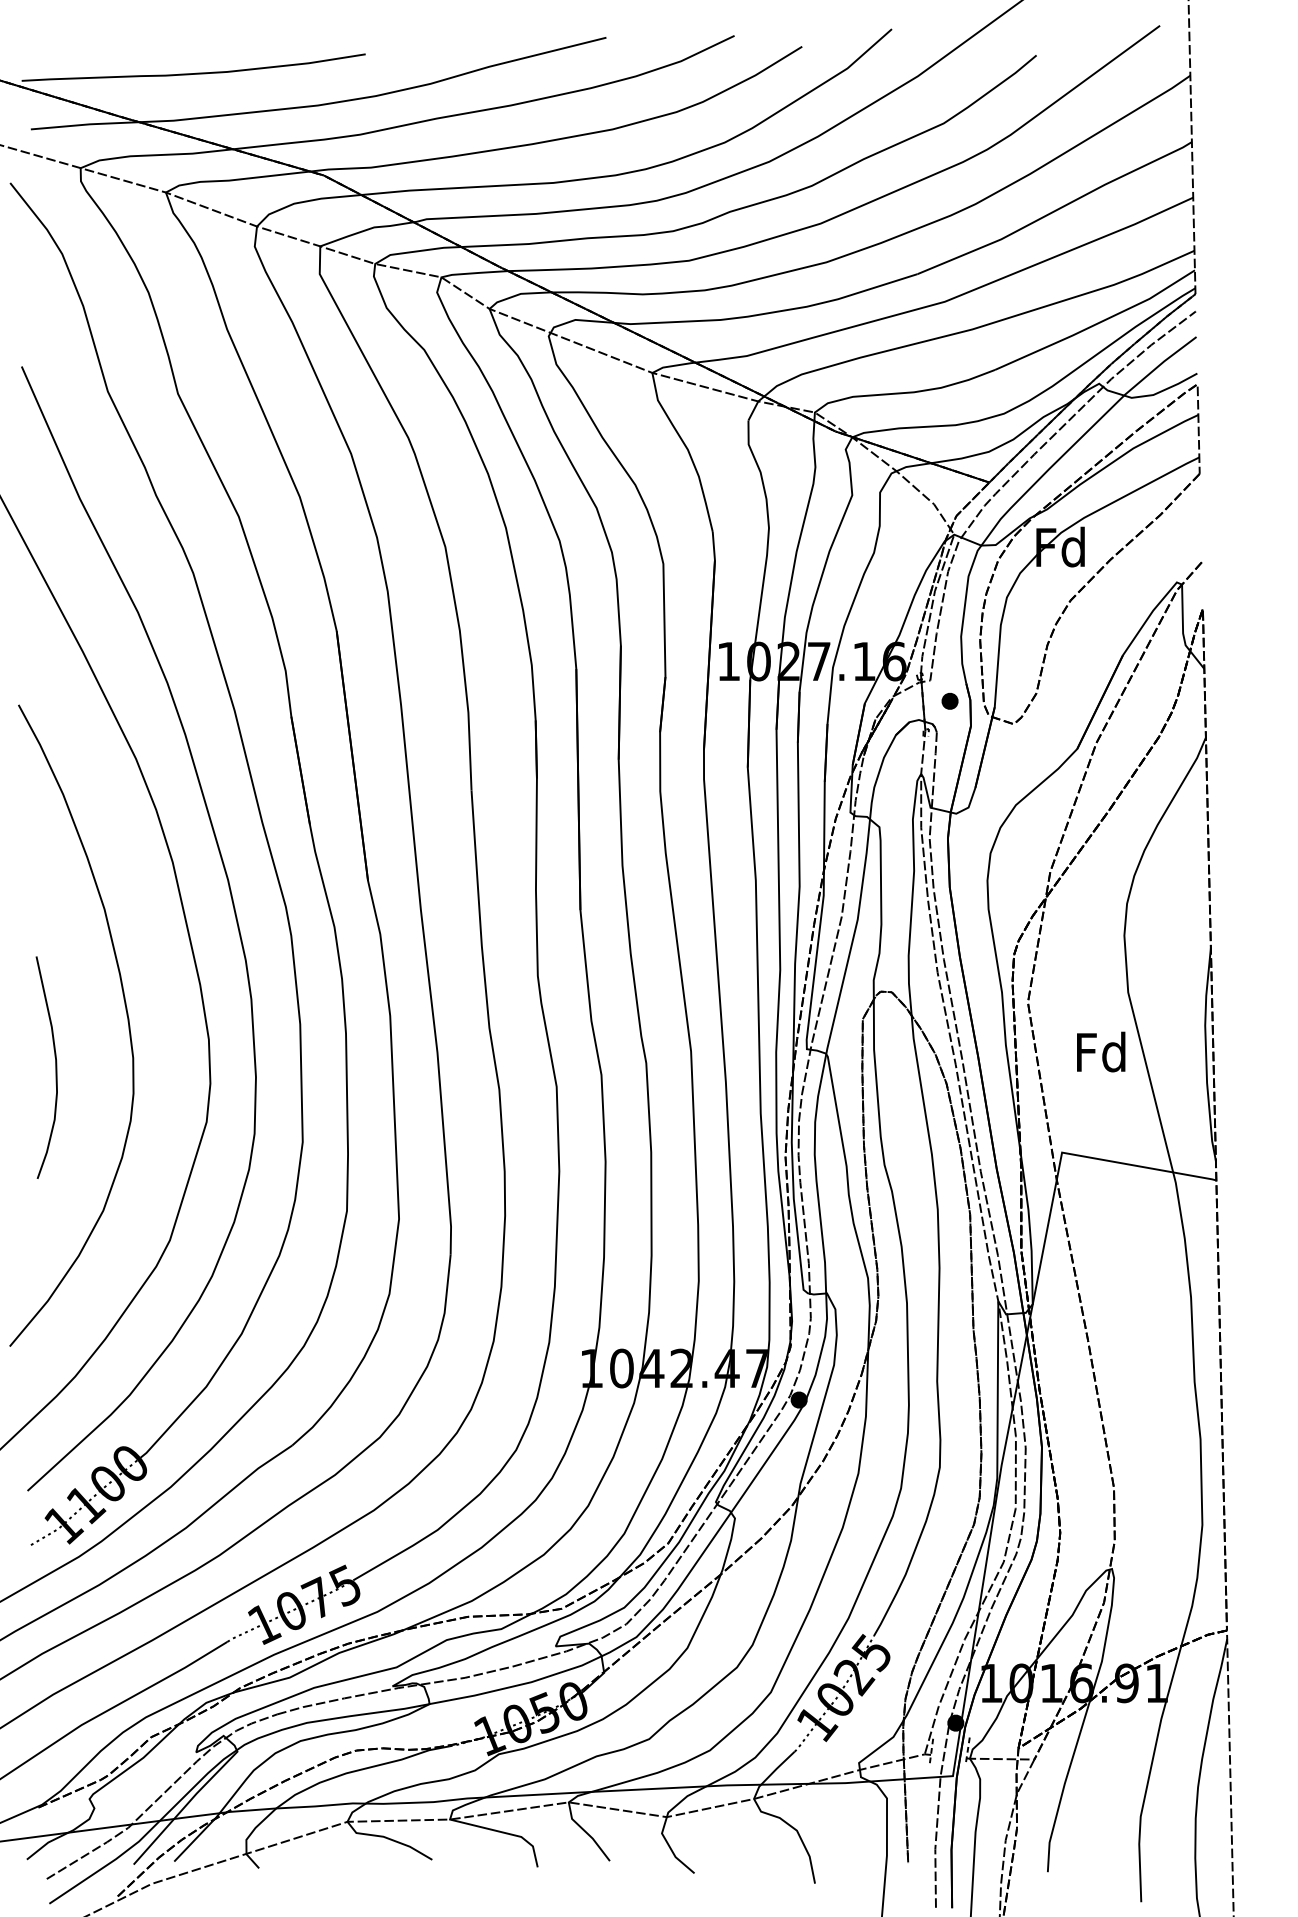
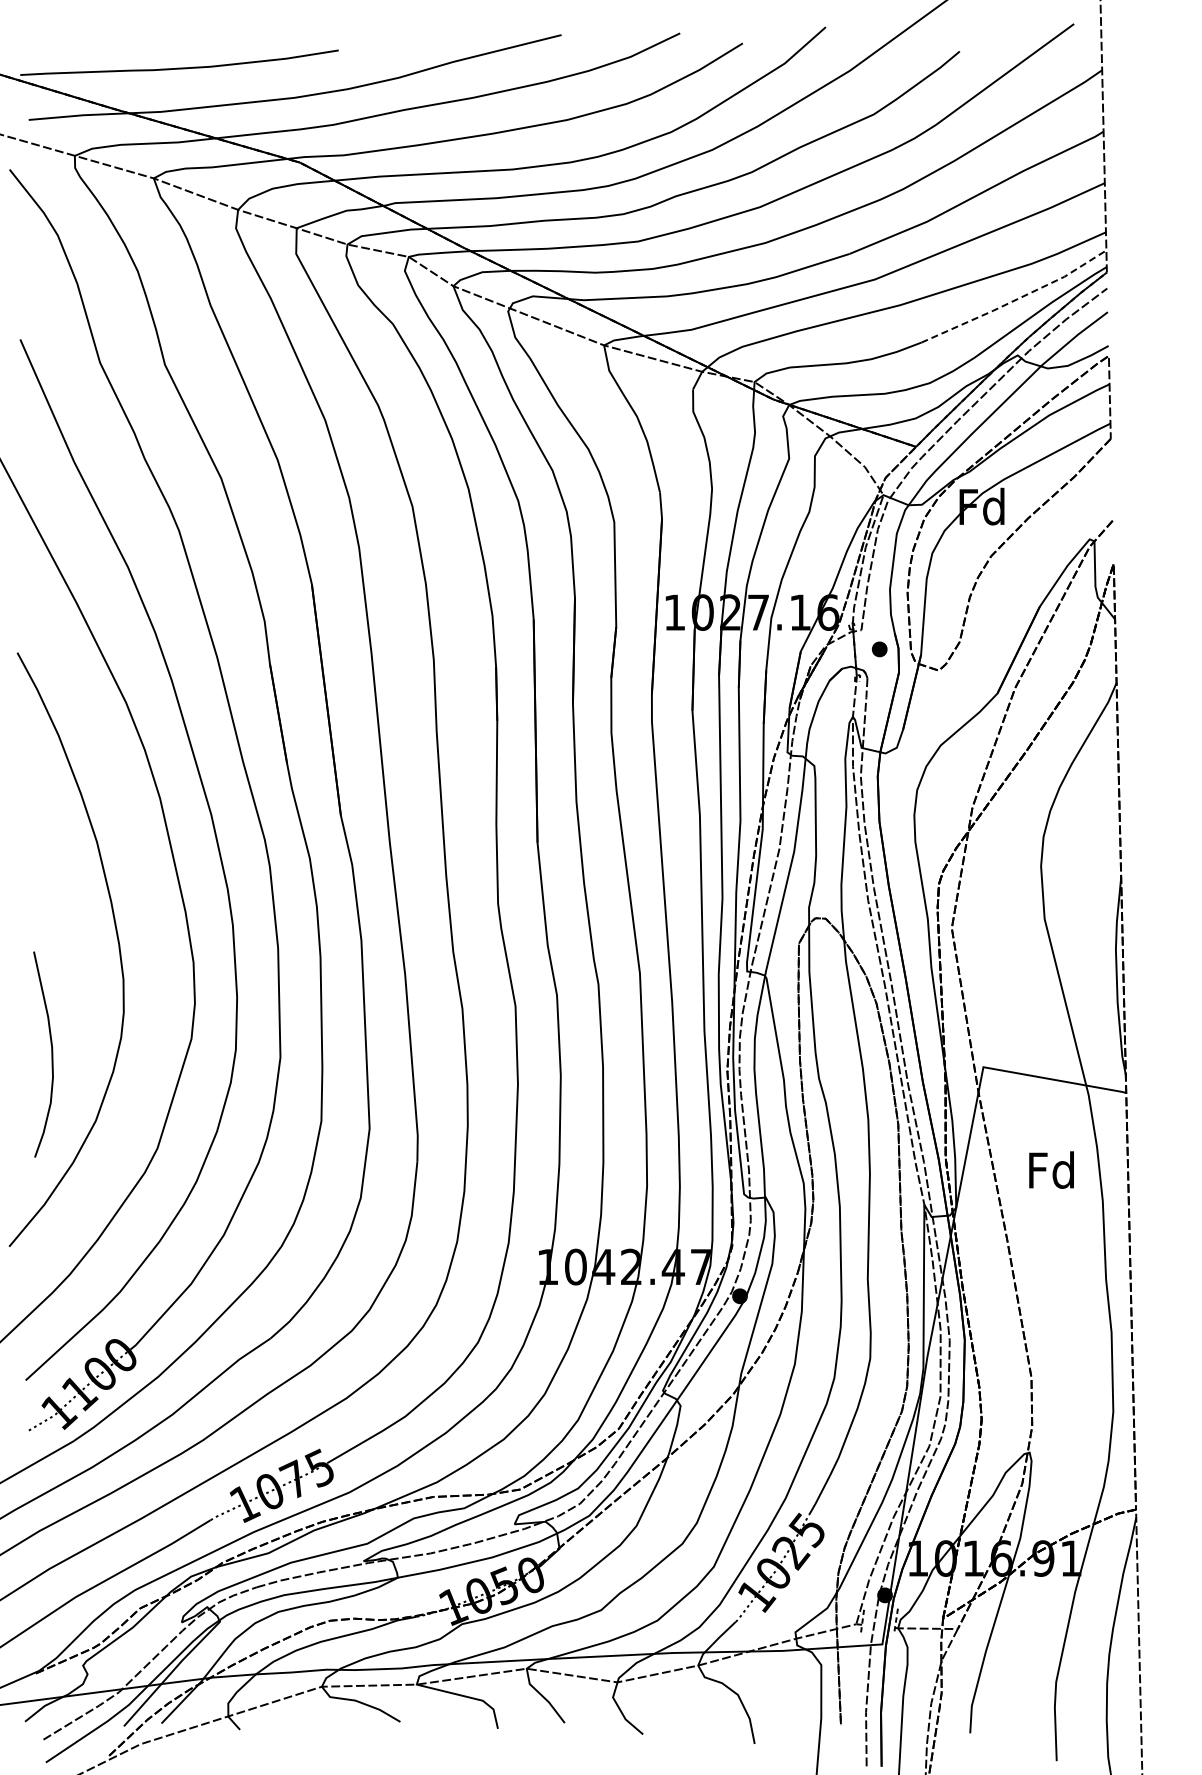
line: (1097, 323) -> (1016, 299), solid -> dashed
text: (1101, 1051) -> (1051, 1169), moved
curve: (55, 1067) -> (51, 1054), moved

